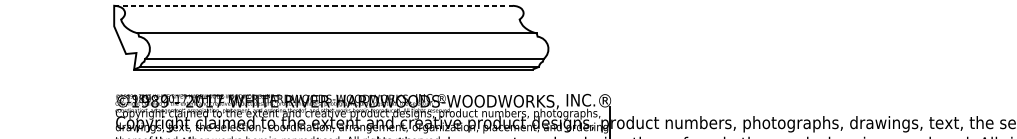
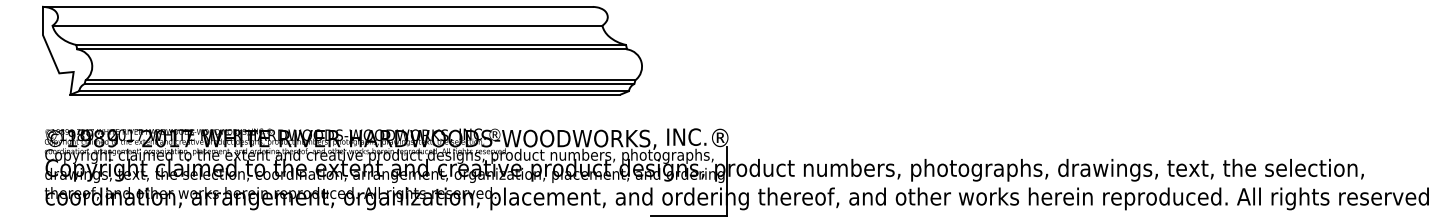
line: (313, 5) -> (317, 6), dashed -> solid
line: (320, 19) -> (327, 25), added
line: (338, 36) -> (352, 49), added
line: (343, 62) -> (359, 84), added

